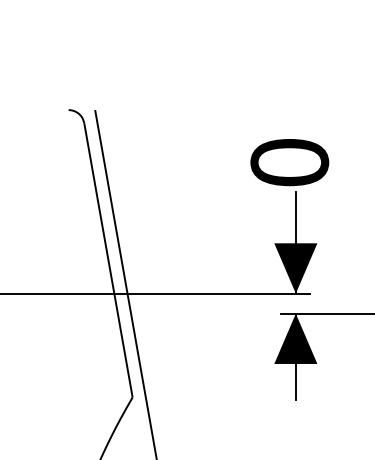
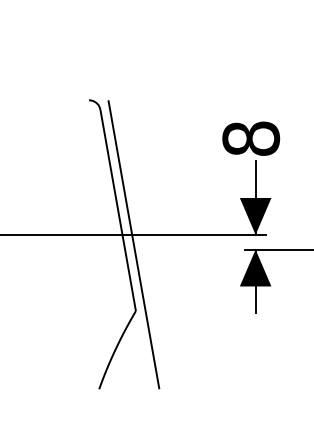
text: (288, 162) -> (250, 138), 0 -> 8

